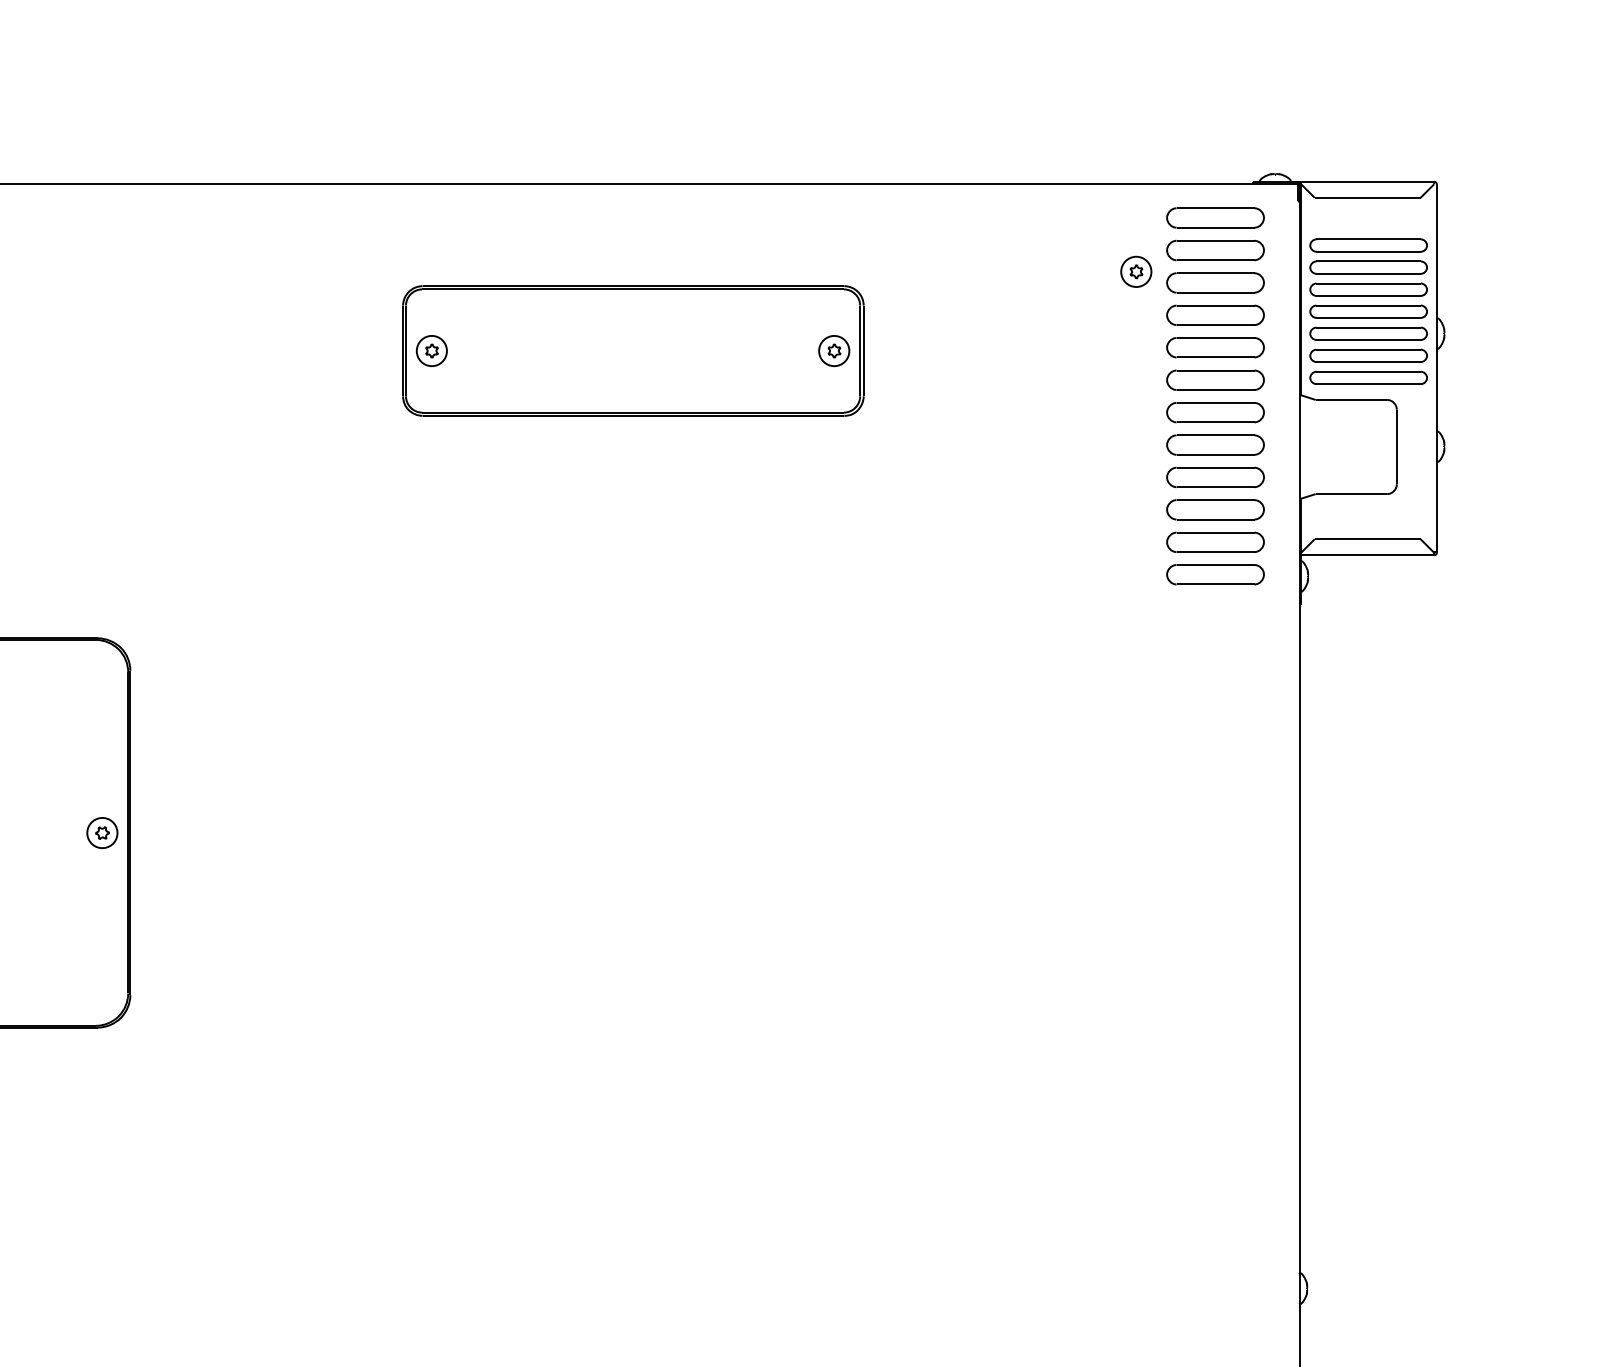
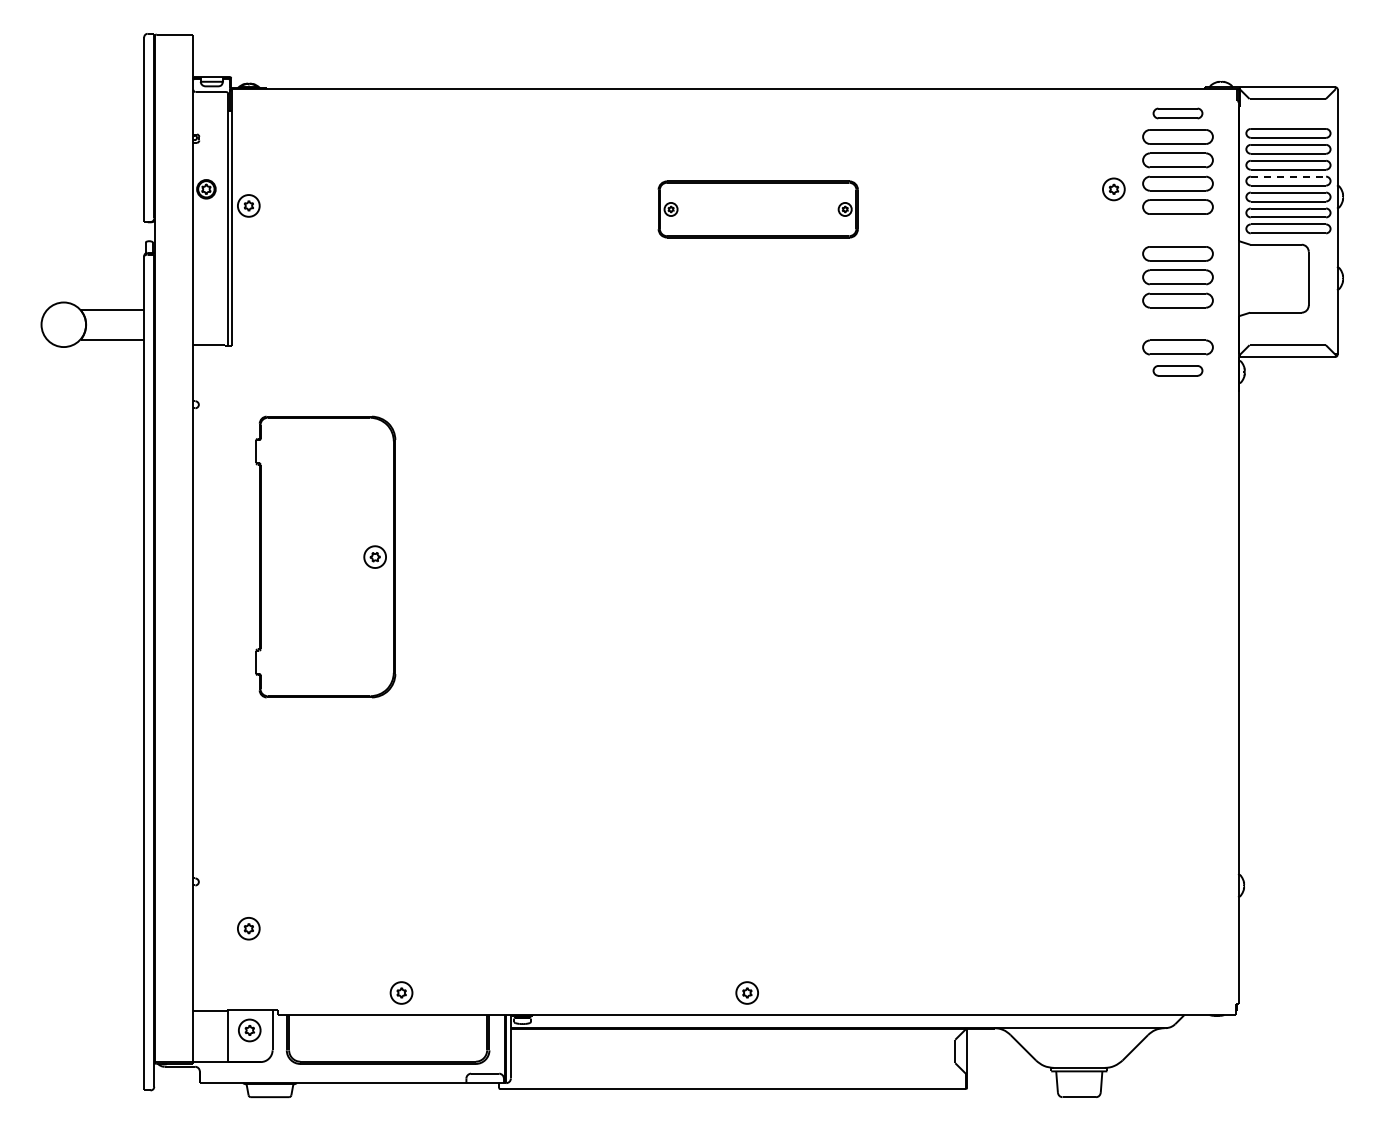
part: (1214, 217) -> (1177, 113), size x0.7
part: (1135, 272) -> (1113, 189), moved
line: (1368, 305) -> (1288, 176), solid -> dashed
part: (633, 351) -> (758, 209), size x0.6
part: (1214, 380) -> (1177, 230), removed
part: (1214, 509) -> (1177, 323), removed
part: (1214, 574) -> (1177, 370), size x0.7

